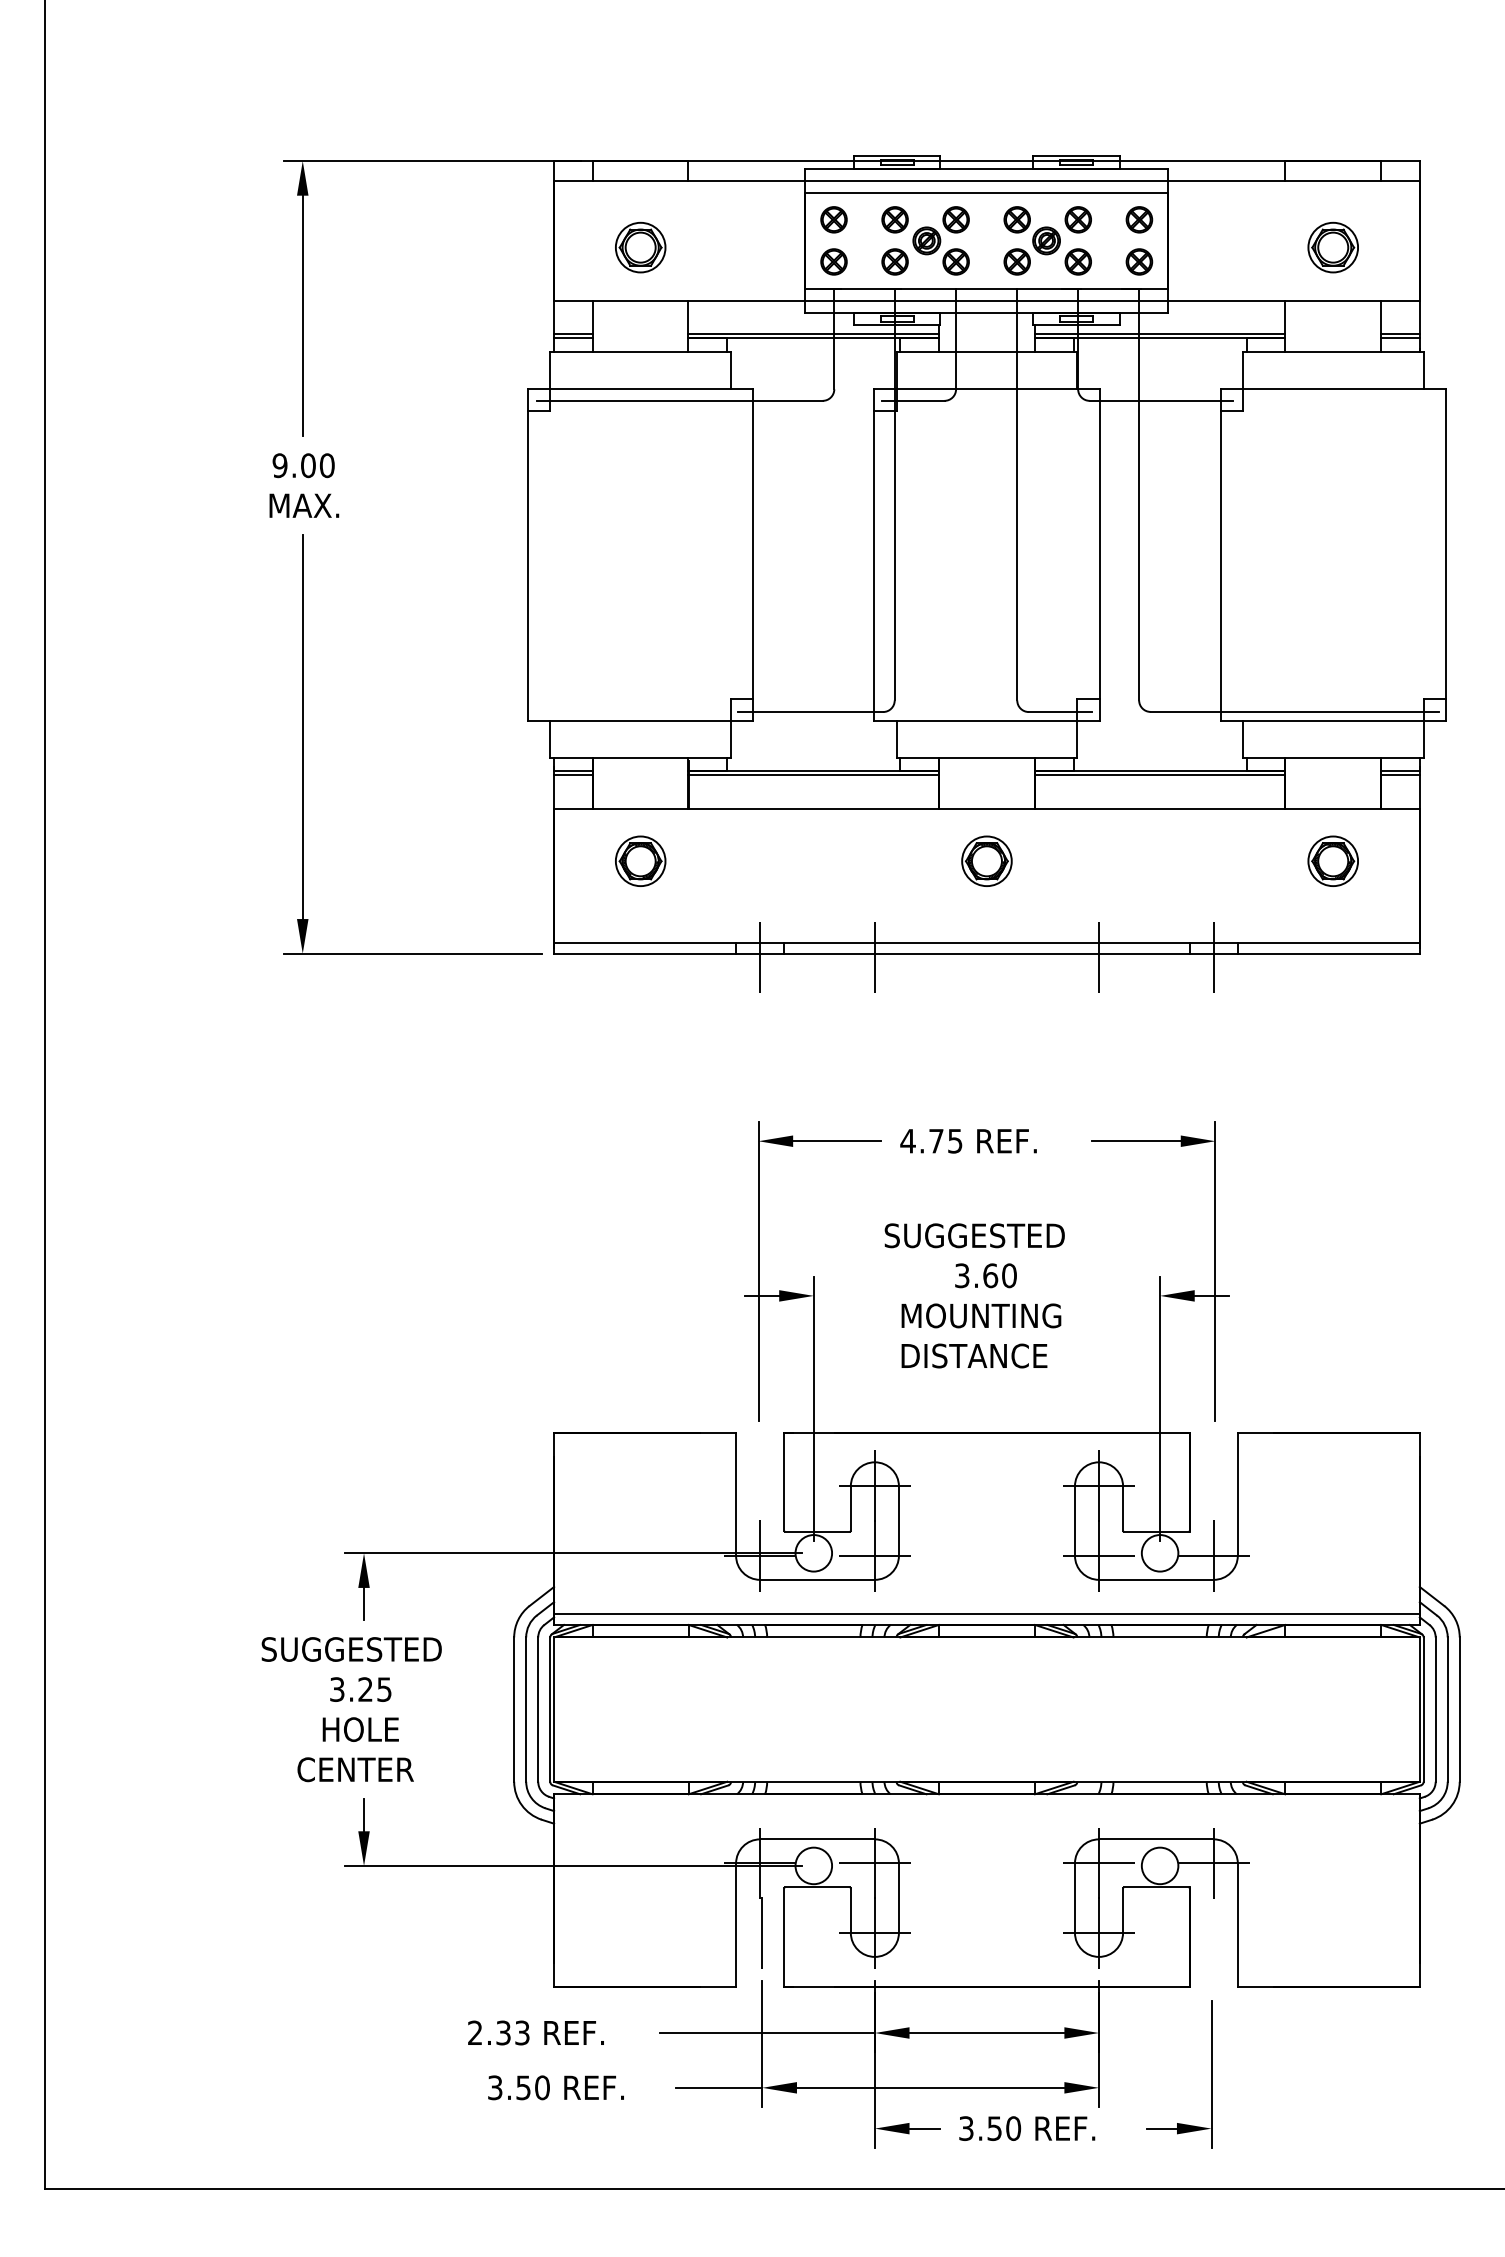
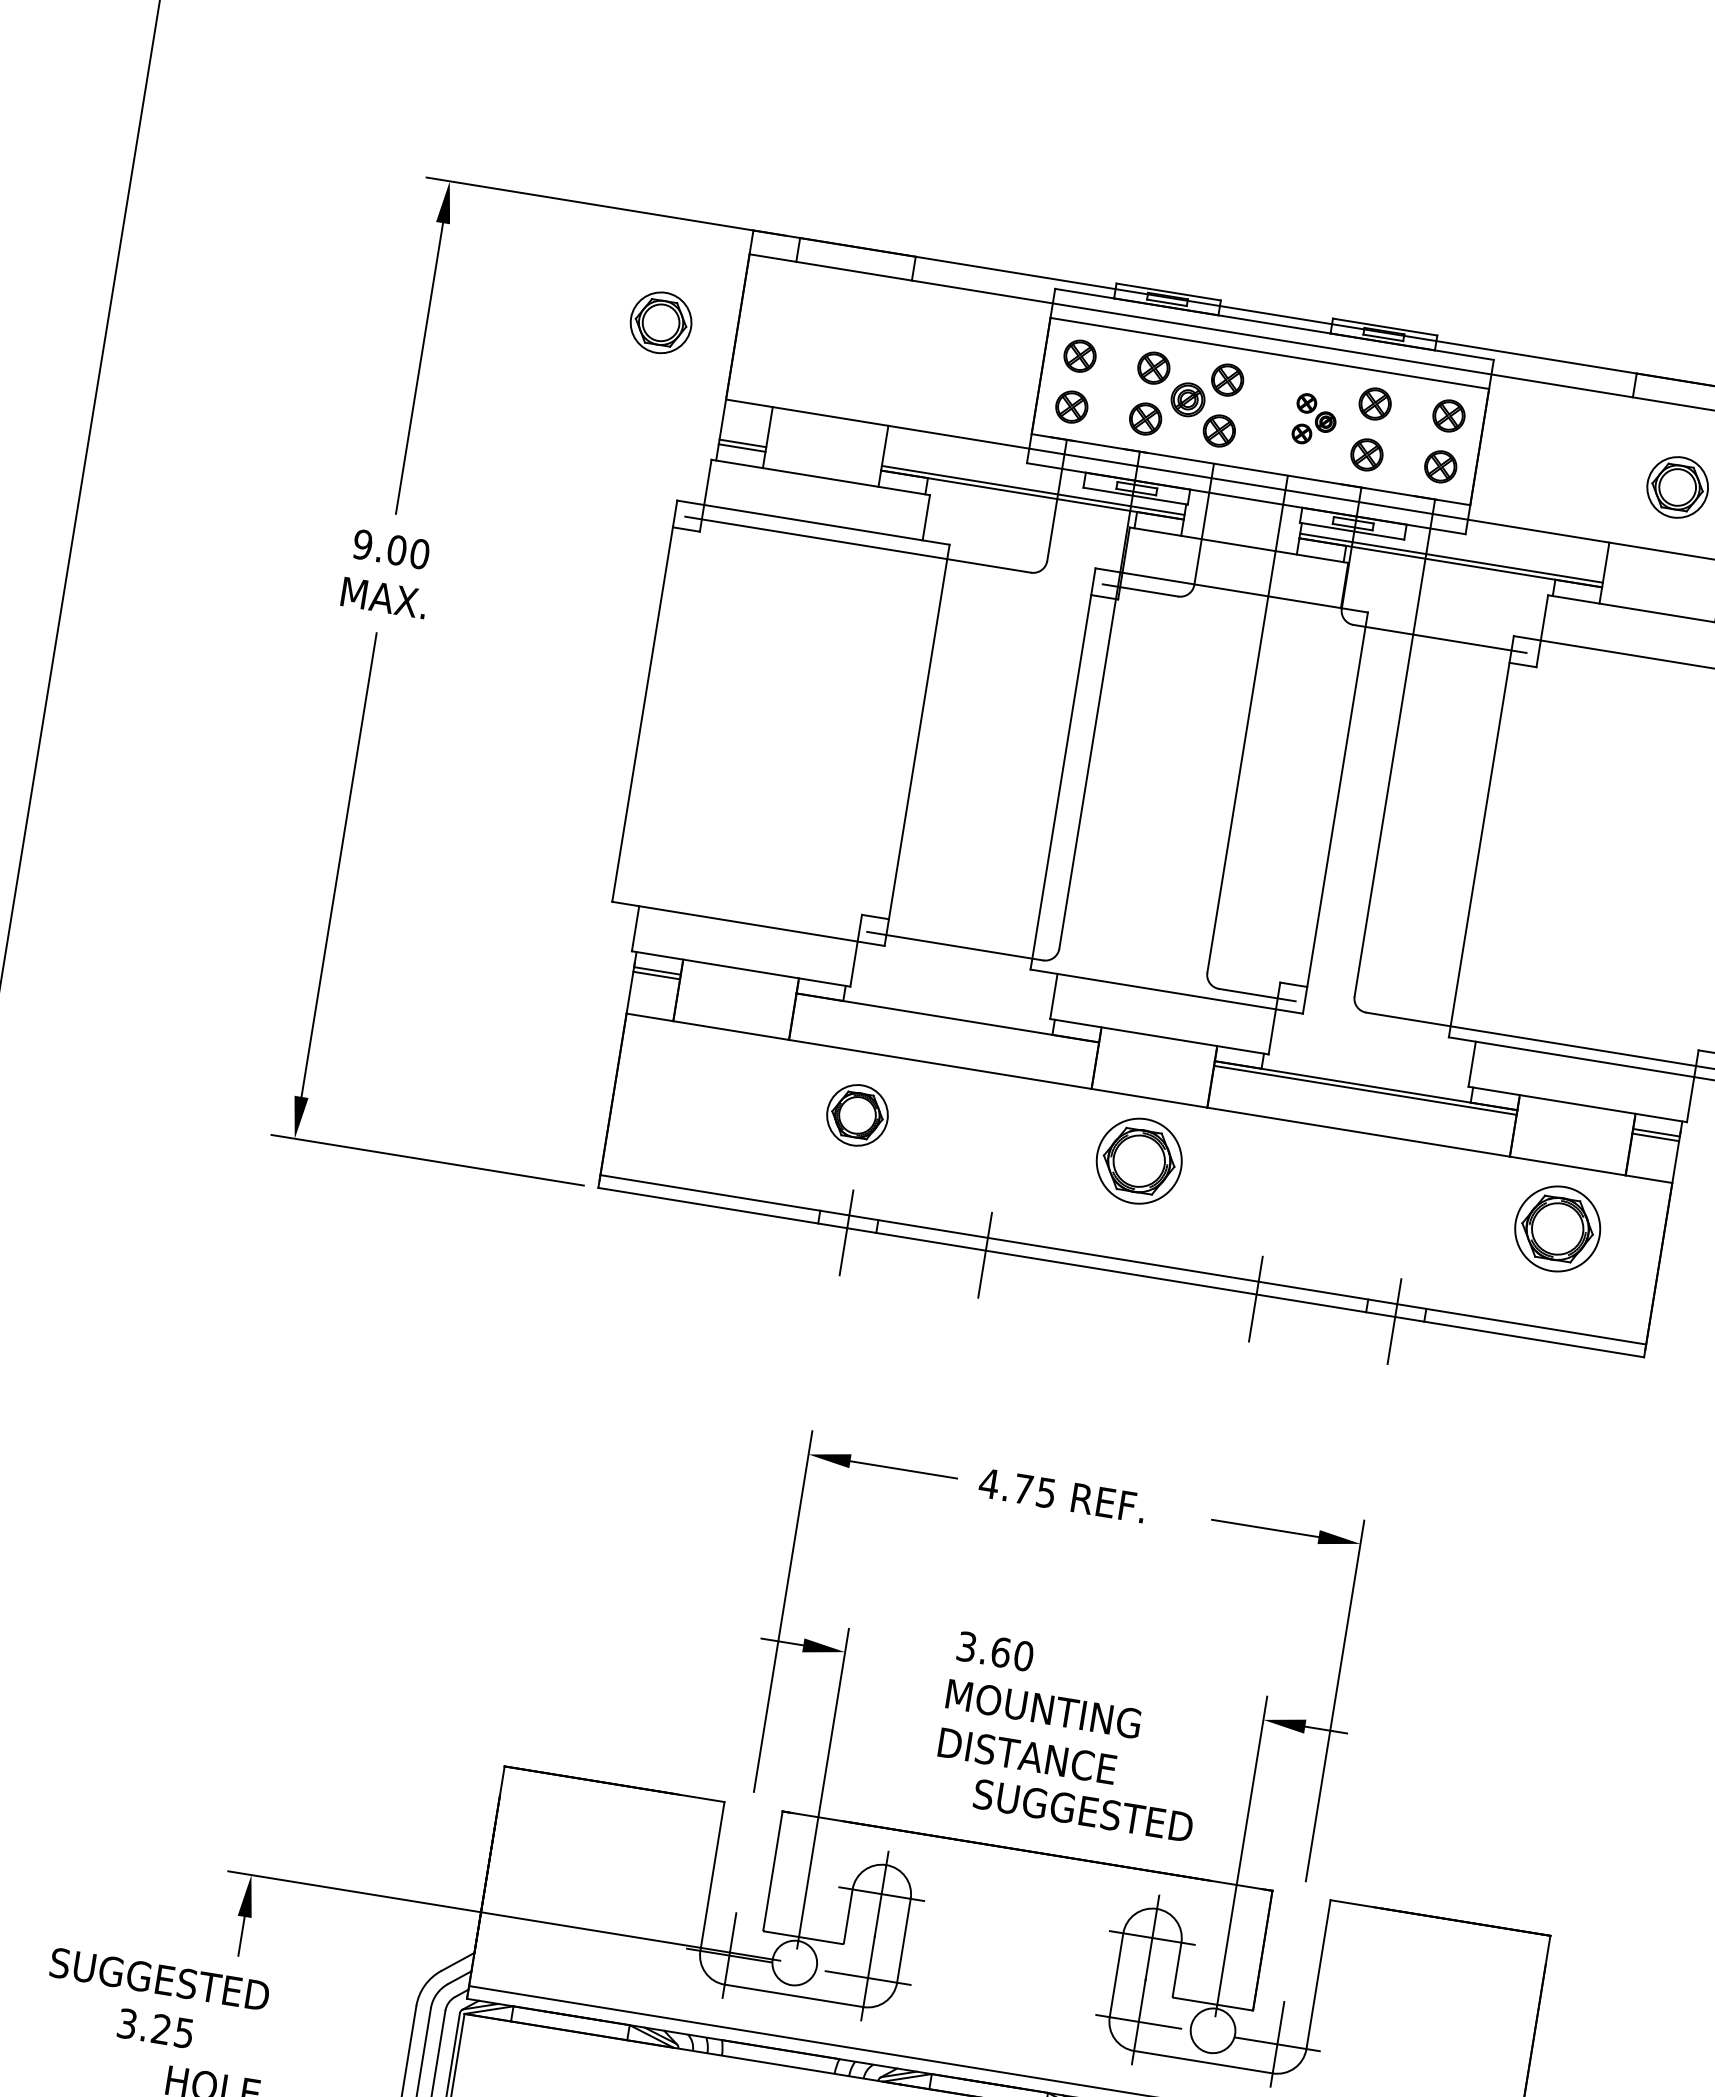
part: (1031, 240) -> (1314, 419), size x0.6
part: (640, 247) -> (660, 322), moved
line: (813, 774) -> (946, 1022), removed
part: (640, 860) -> (857, 1114), moved
part: (986, 860) -> (1138, 1159), size x1.4
part: (1332, 860) -> (1556, 1227), size x1.4
text: (974, 1235) -> (1083, 1810), moved
text: (985, 1275) -> (994, 1651), moved
text: (351, 1649) -> (159, 1979), moved
text: (360, 1689) -> (155, 2028), moved

